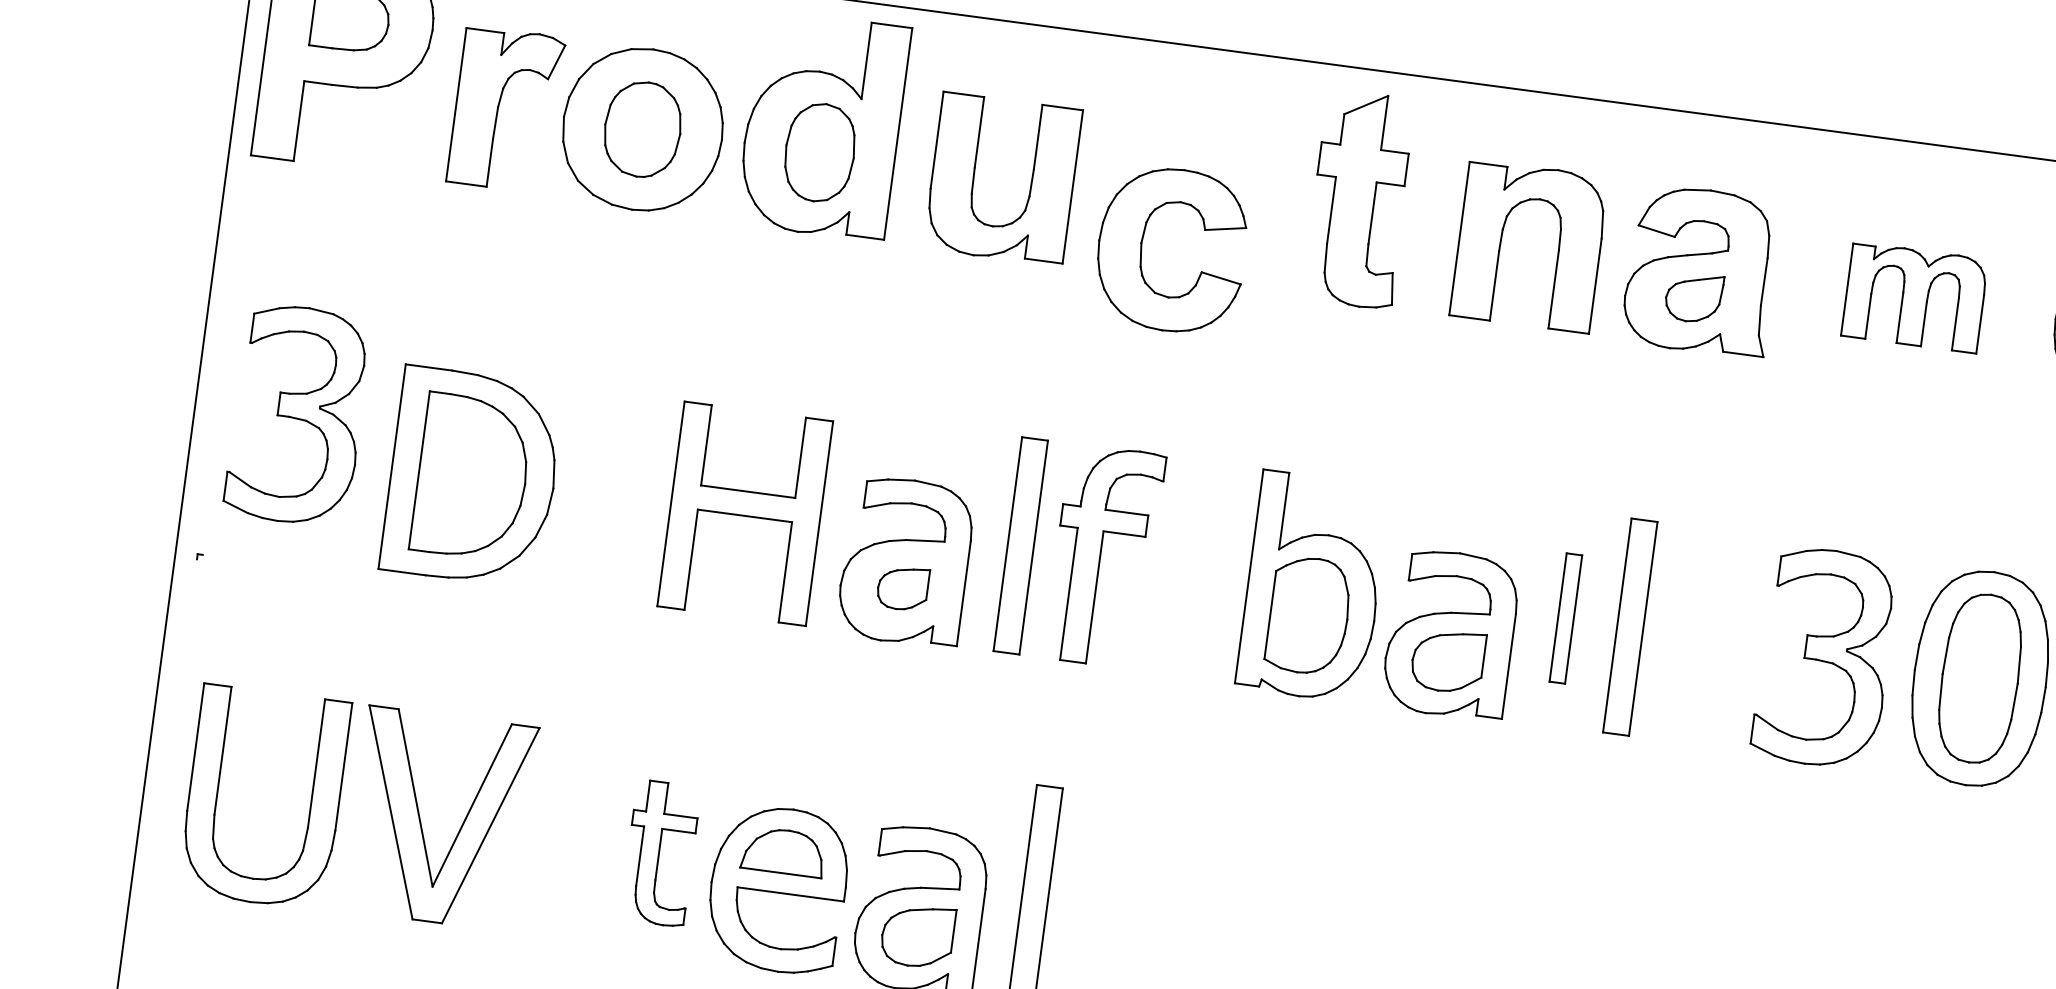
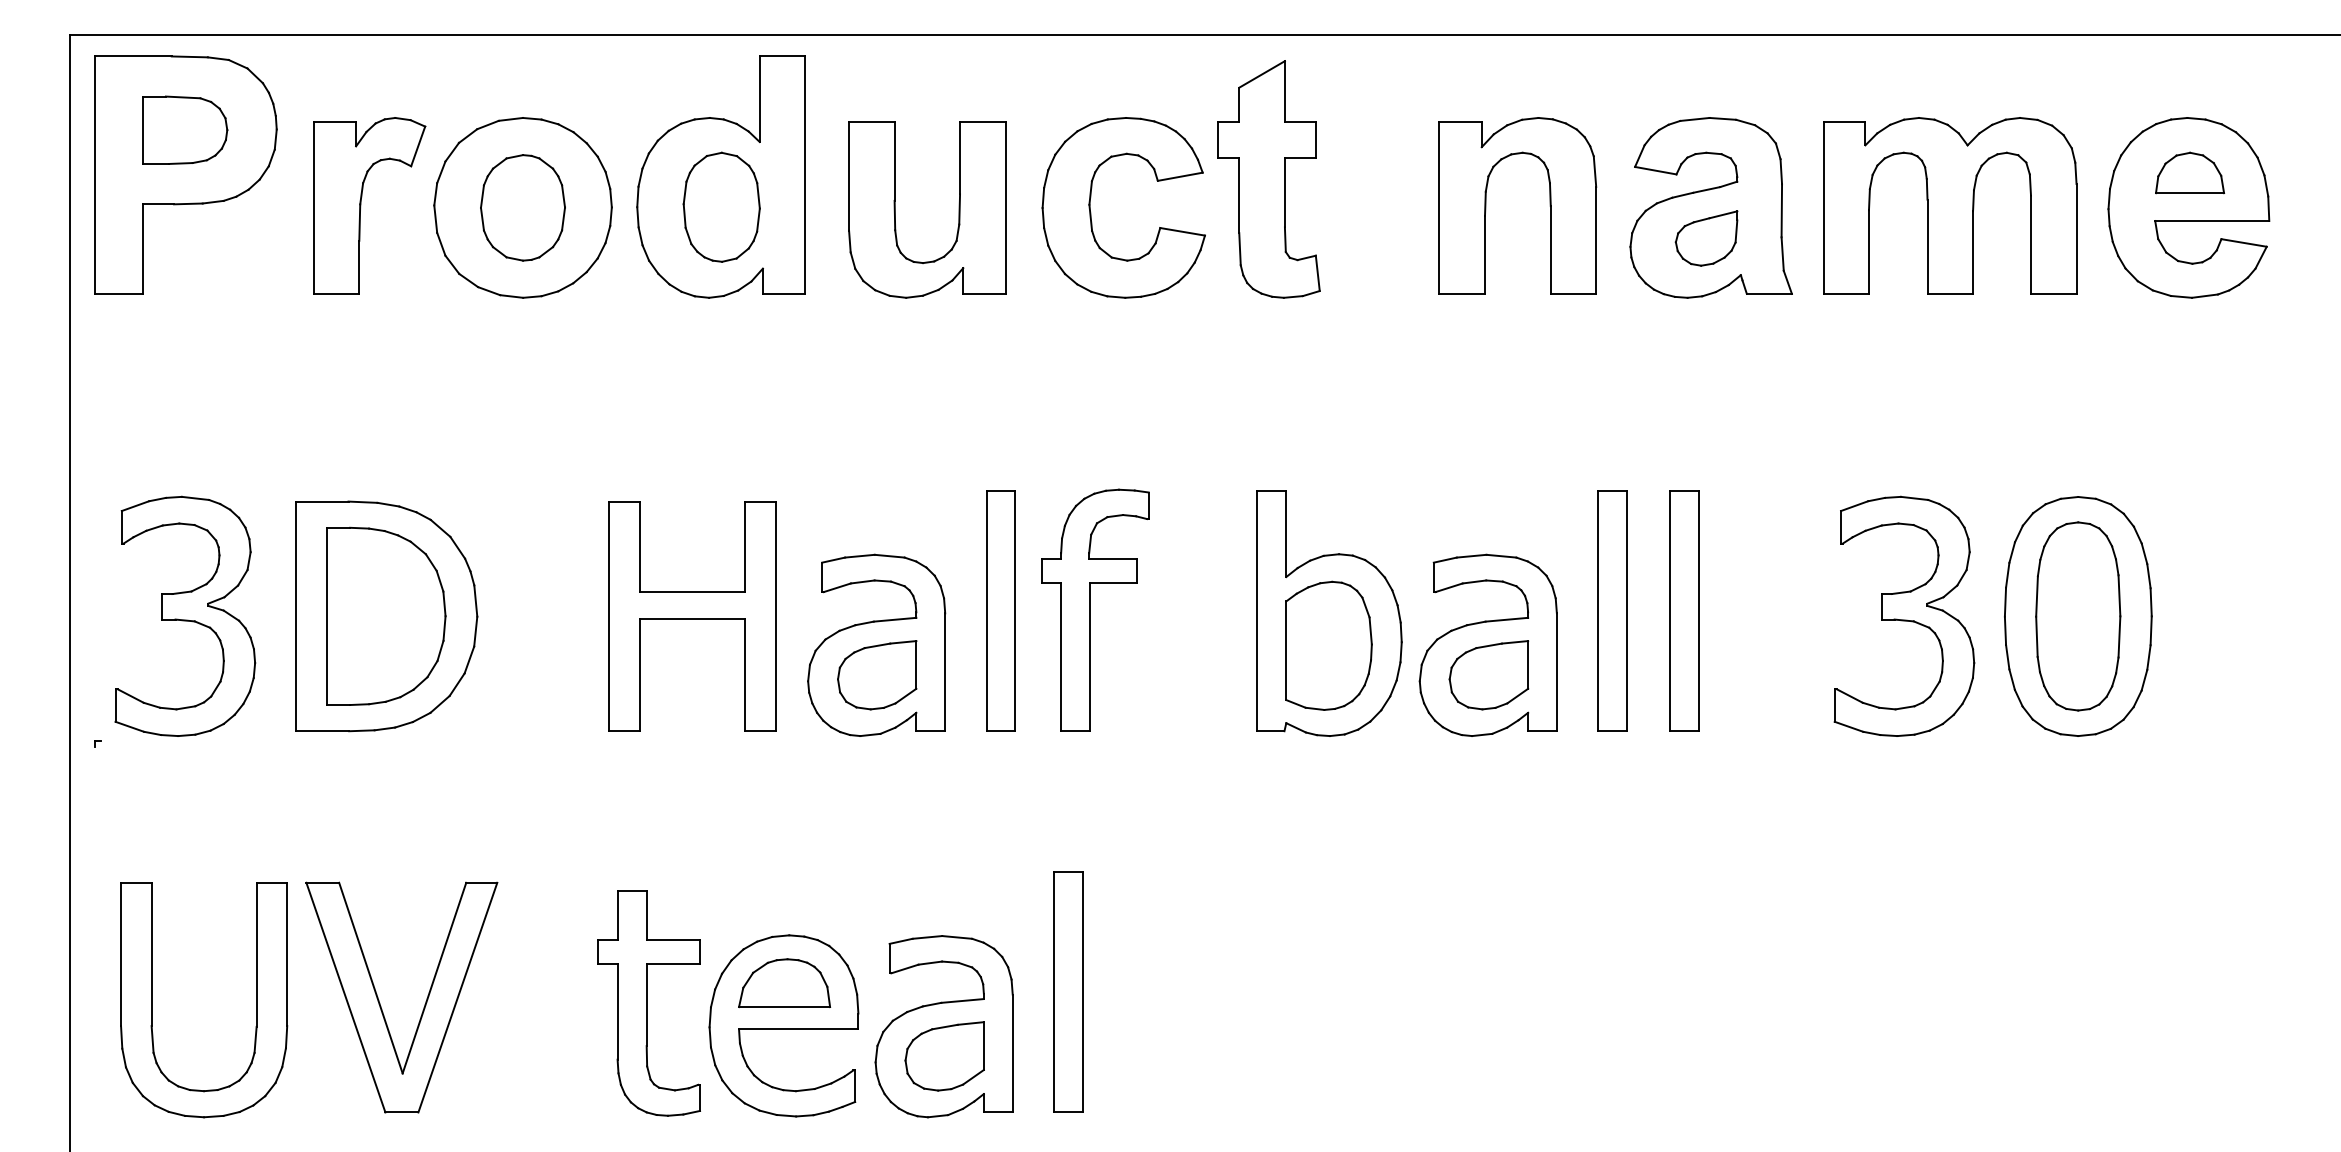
part: (1359, 199) -> (1268, 179), moved
part: (1142, 250) -> (1091, 212), moved
part: (1915, 297) -> (1950, 205), size x1.67
part: (298, 414) -> (185, 615), moved
part: (903, 588) -> (877, 675), size x1.43
part: (1565, 617) -> (1612, 610), size x1.67
part: (659, 853) -> (648, 1003), size x1.43

